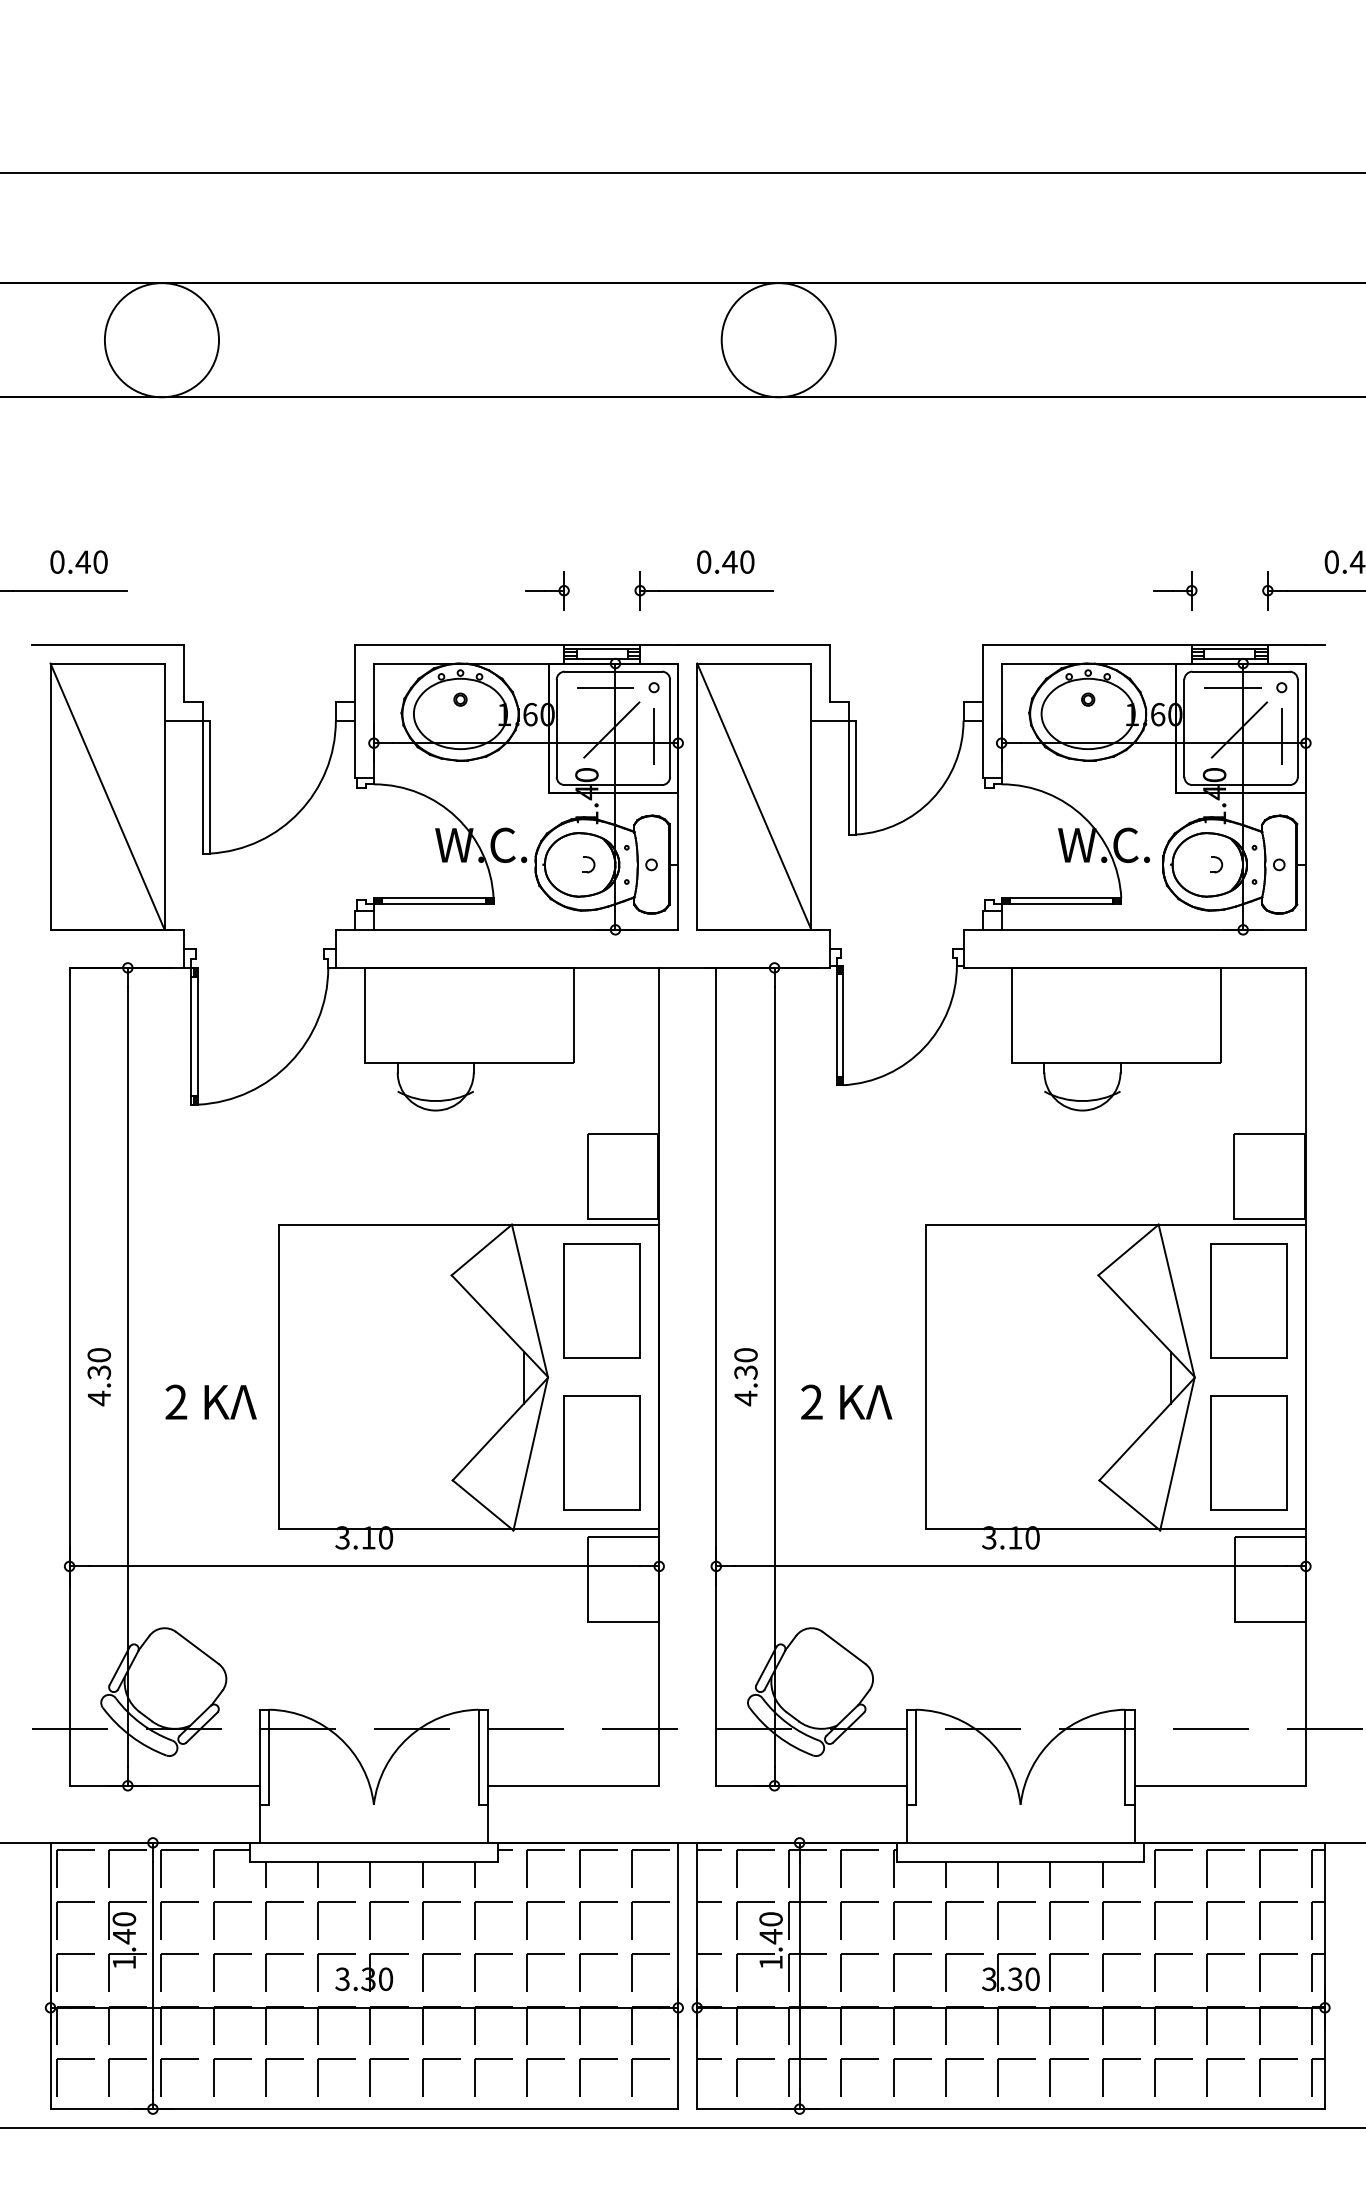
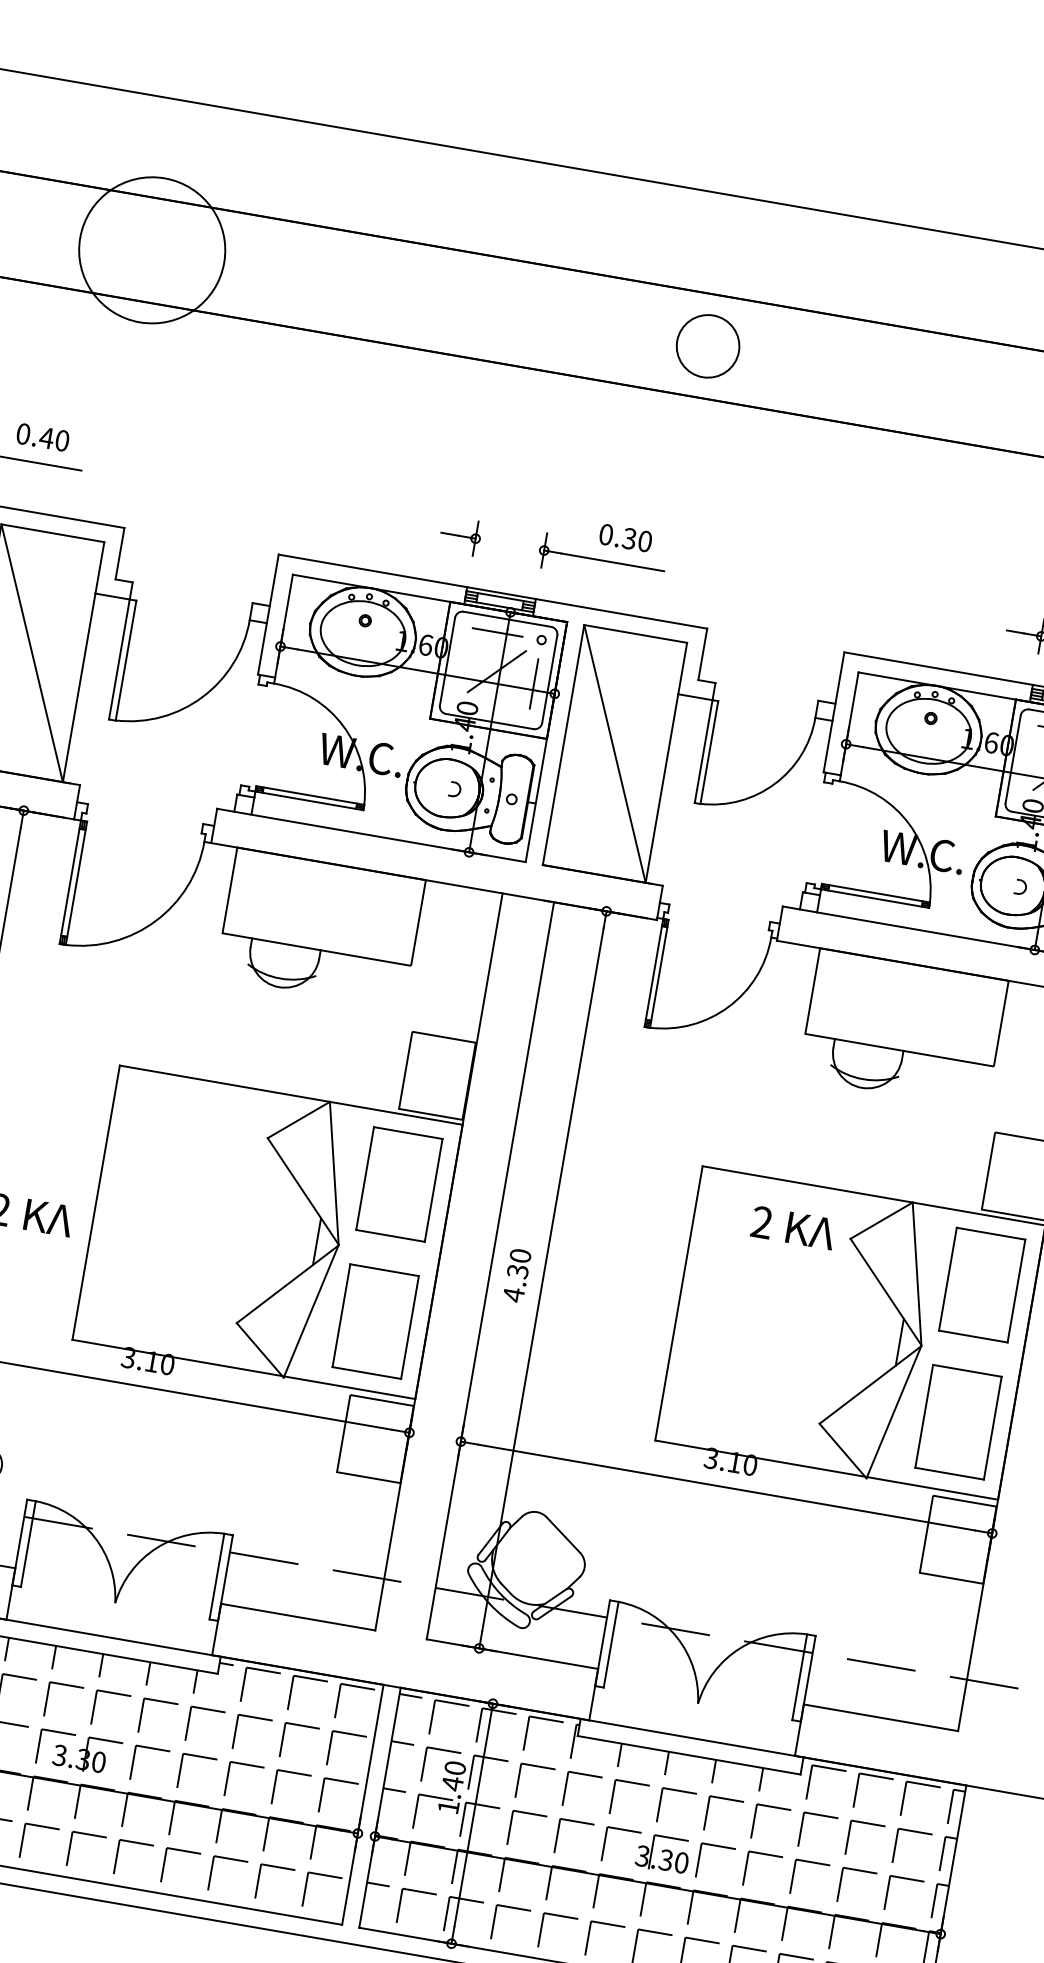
circle: (161, 340) -> (151, 250), size x1.4
circle: (778, 340) -> (707, 346), size x0.6
text: (729, 561) -> (629, 538), 0.40 -> 0.30
text: (846, 1401) -> (793, 1227), moved

